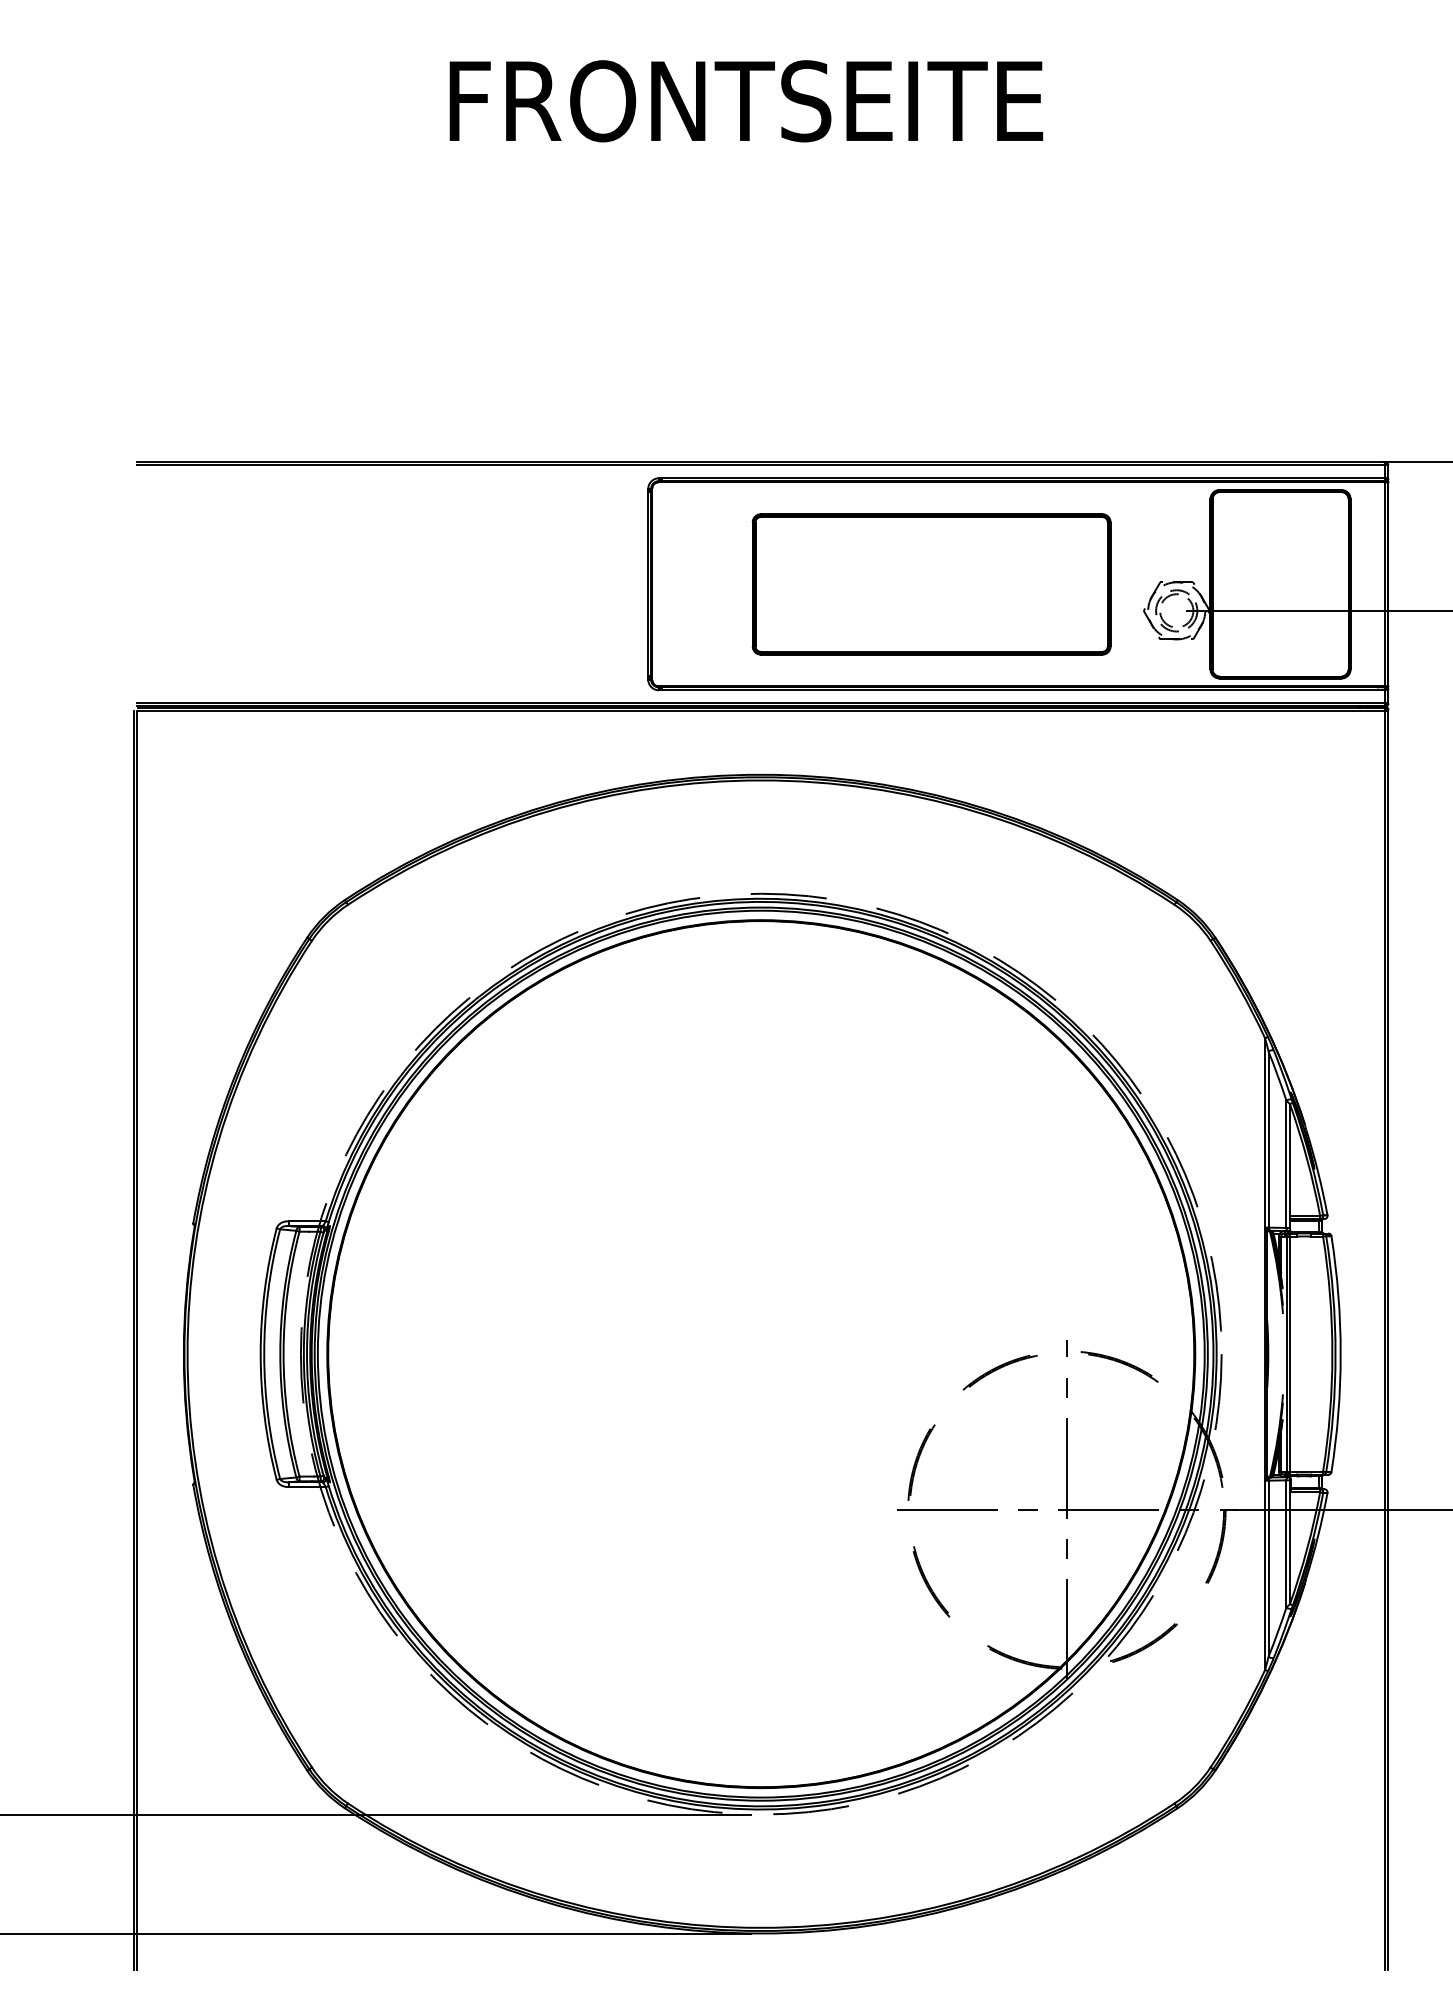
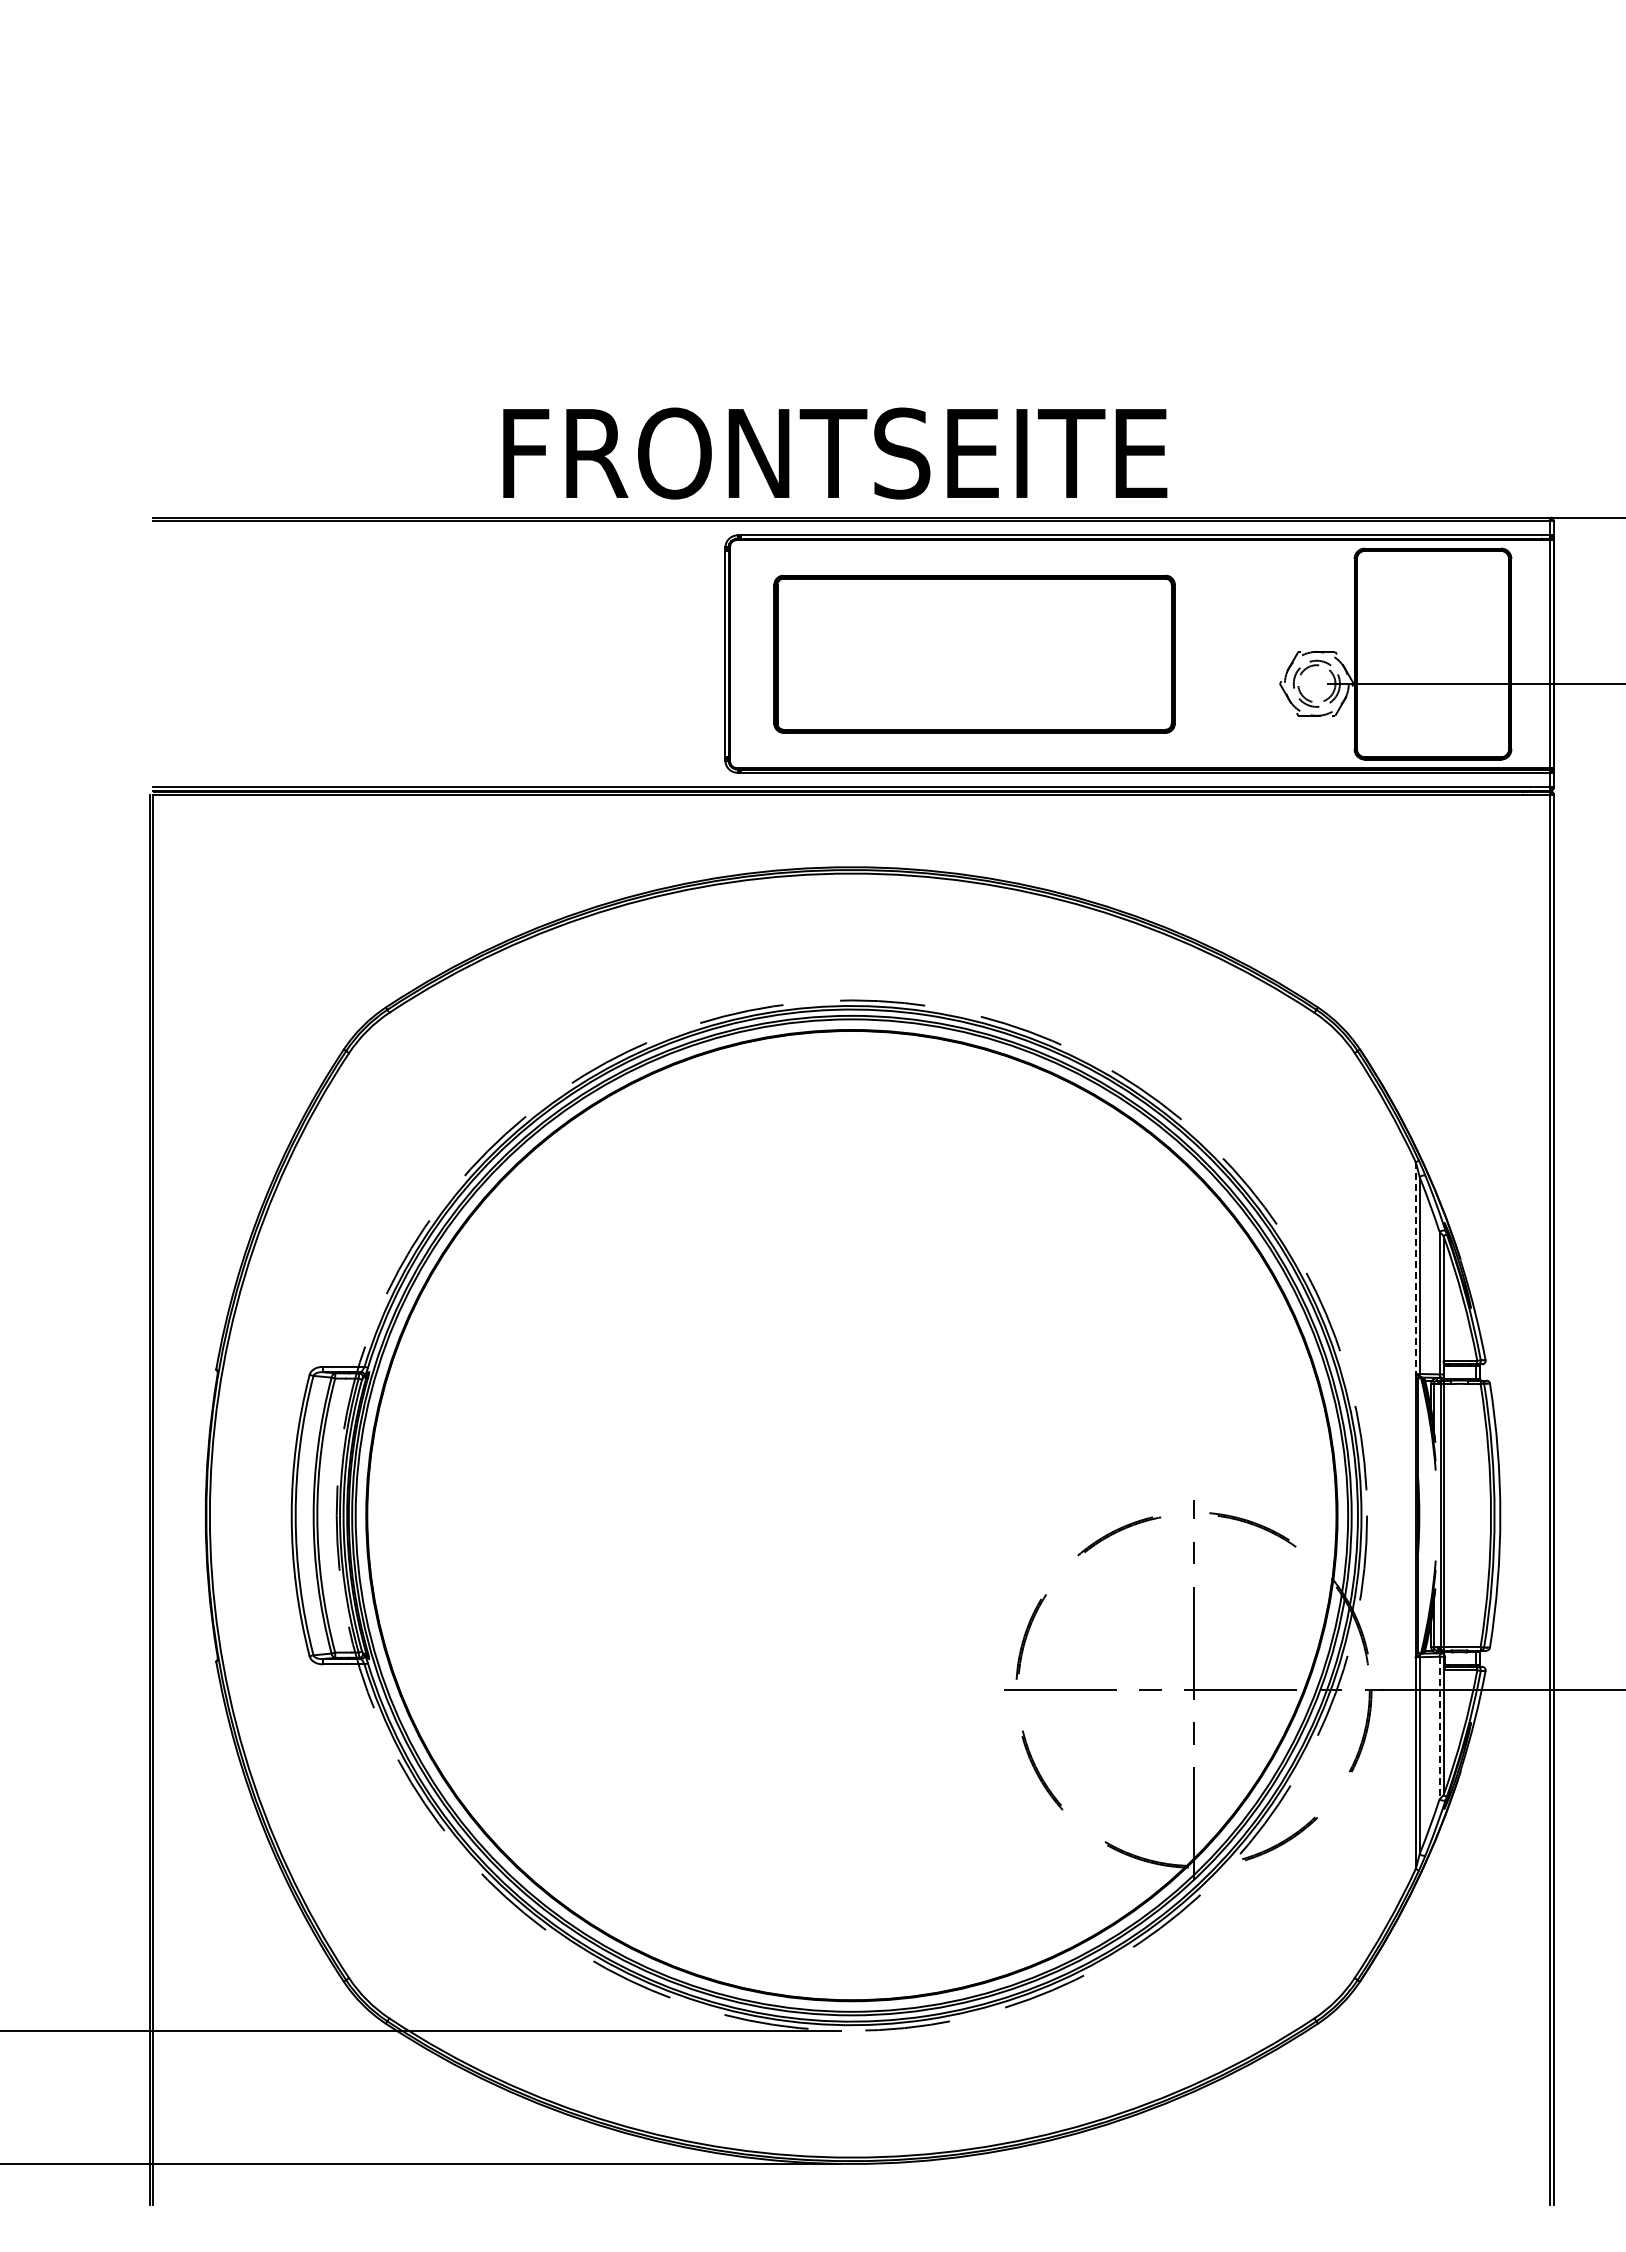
text: (746, 101) -> (835, 453), moved
part: (931, 583) -> (974, 653), moved
line: (1264, 1133) -> (1415, 1268), solid -> dashed
line: (1286, 1544) -> (1439, 1728), solid -> dashed

